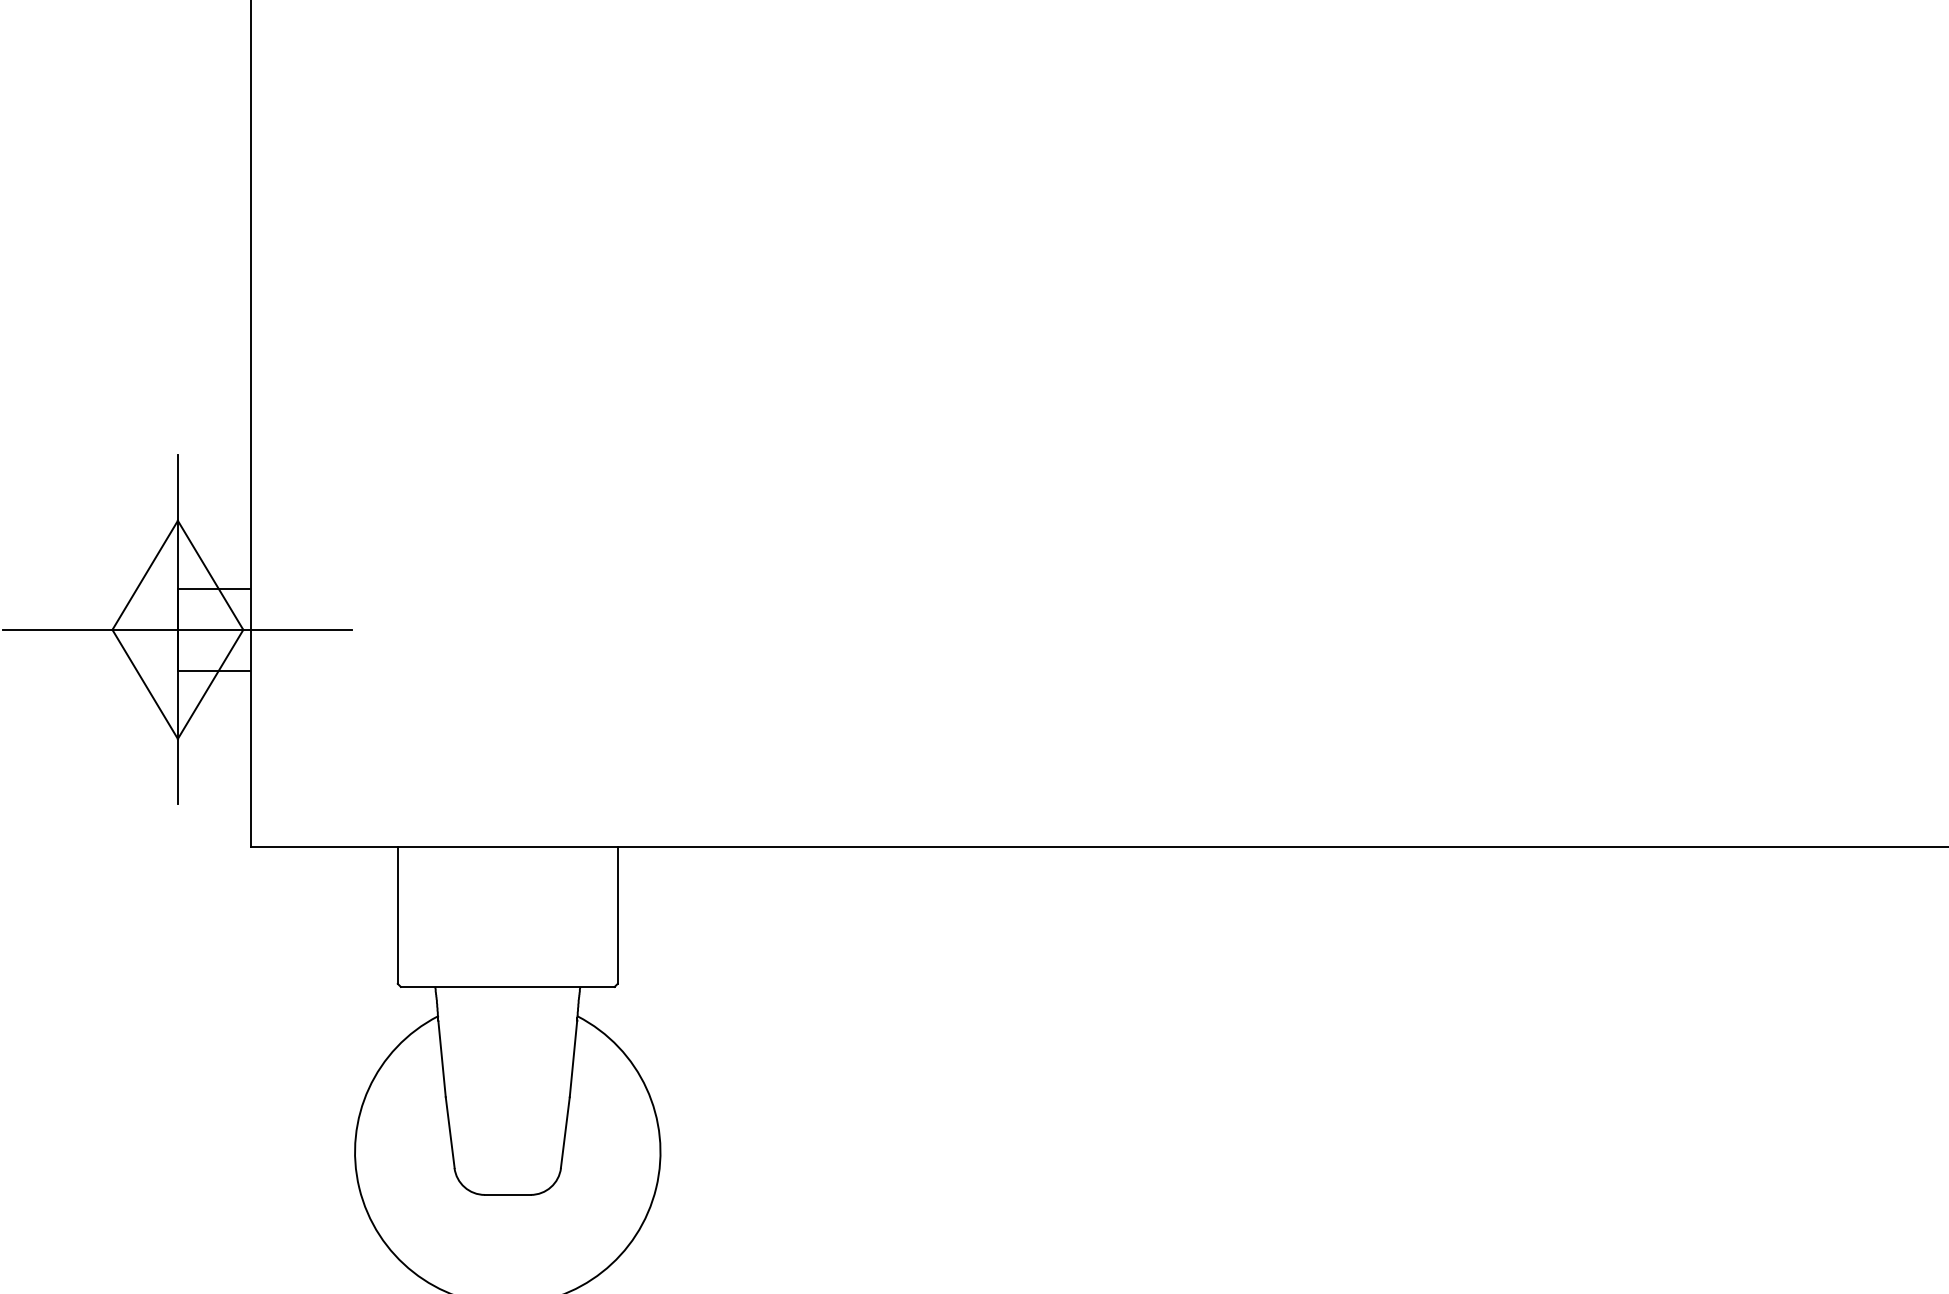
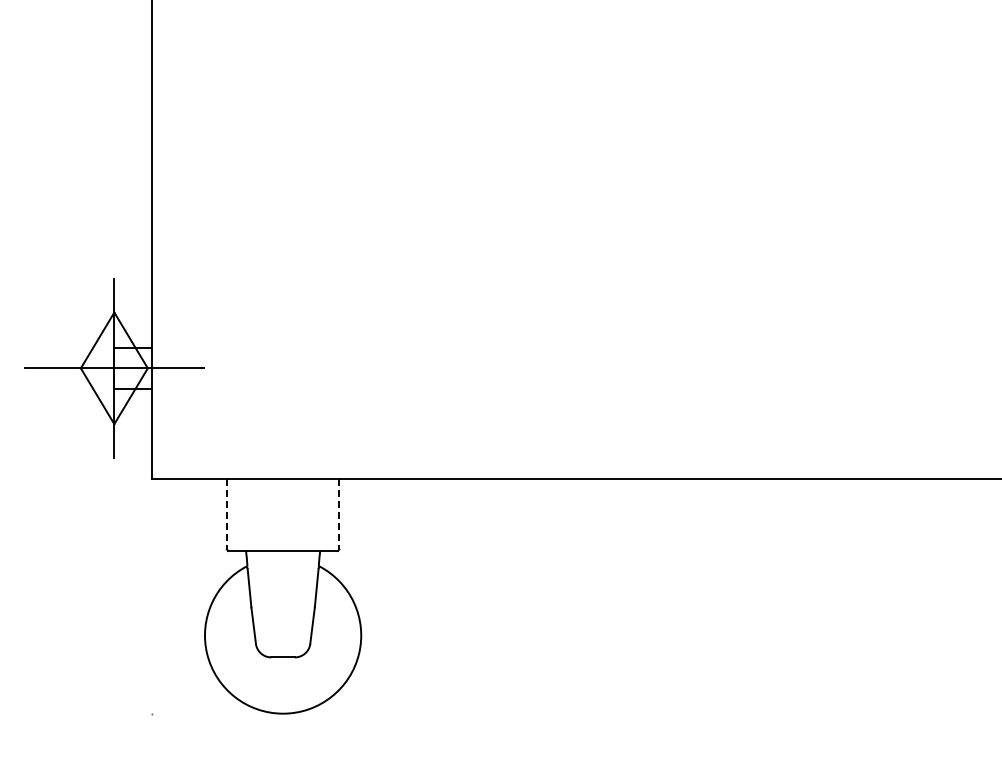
line: (397, 915) -> (226, 514), solid -> dashed
line: (617, 915) -> (339, 514), solid -> dashed

